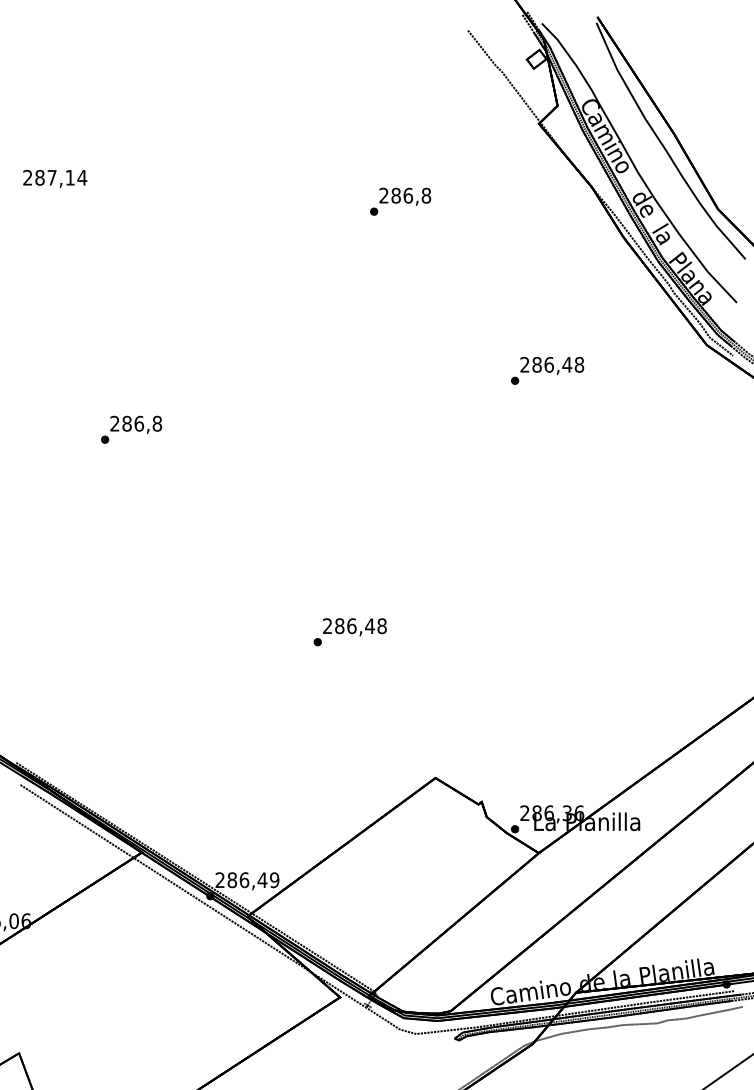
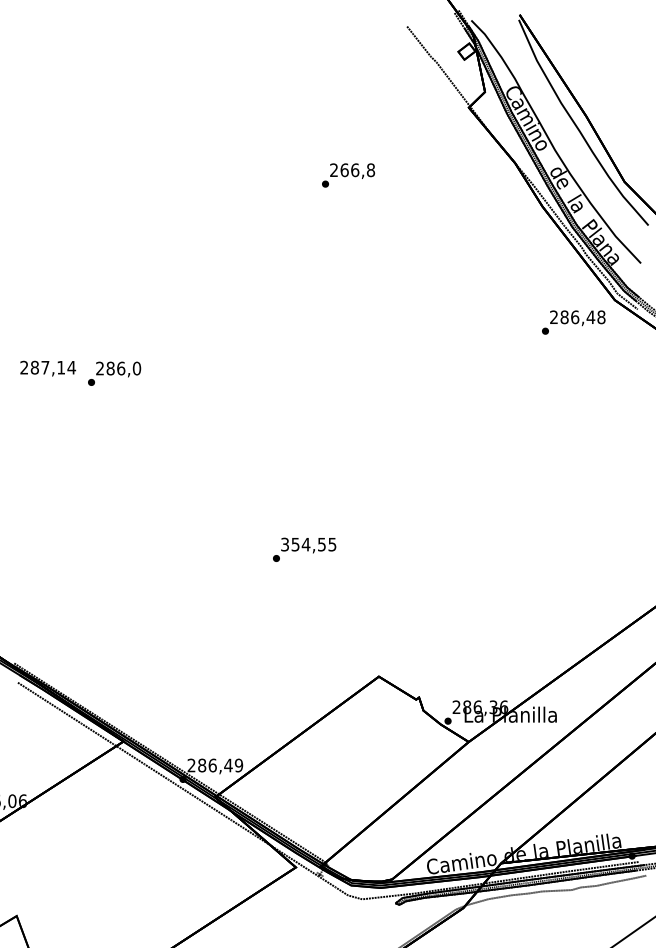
text: (55, 178) -> (48, 368), moved
text: (395, 195) -> (344, 170), 286,8 -> 266,8
text: (547, 370) -> (573, 322), moved
text: (157, 423) -> (137, 368), 286,8 -> 286,0
text: (354, 626) -> (308, 544), 286,48 -> 354,55

